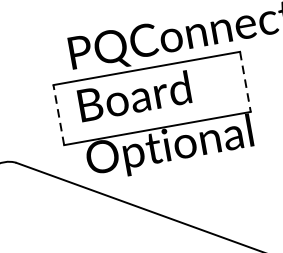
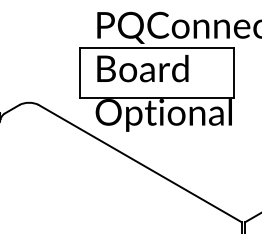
line: (244, 81) -> (233, 72), dashed -> solid
line: (58, 114) -> (79, 72), dashed -> solid

